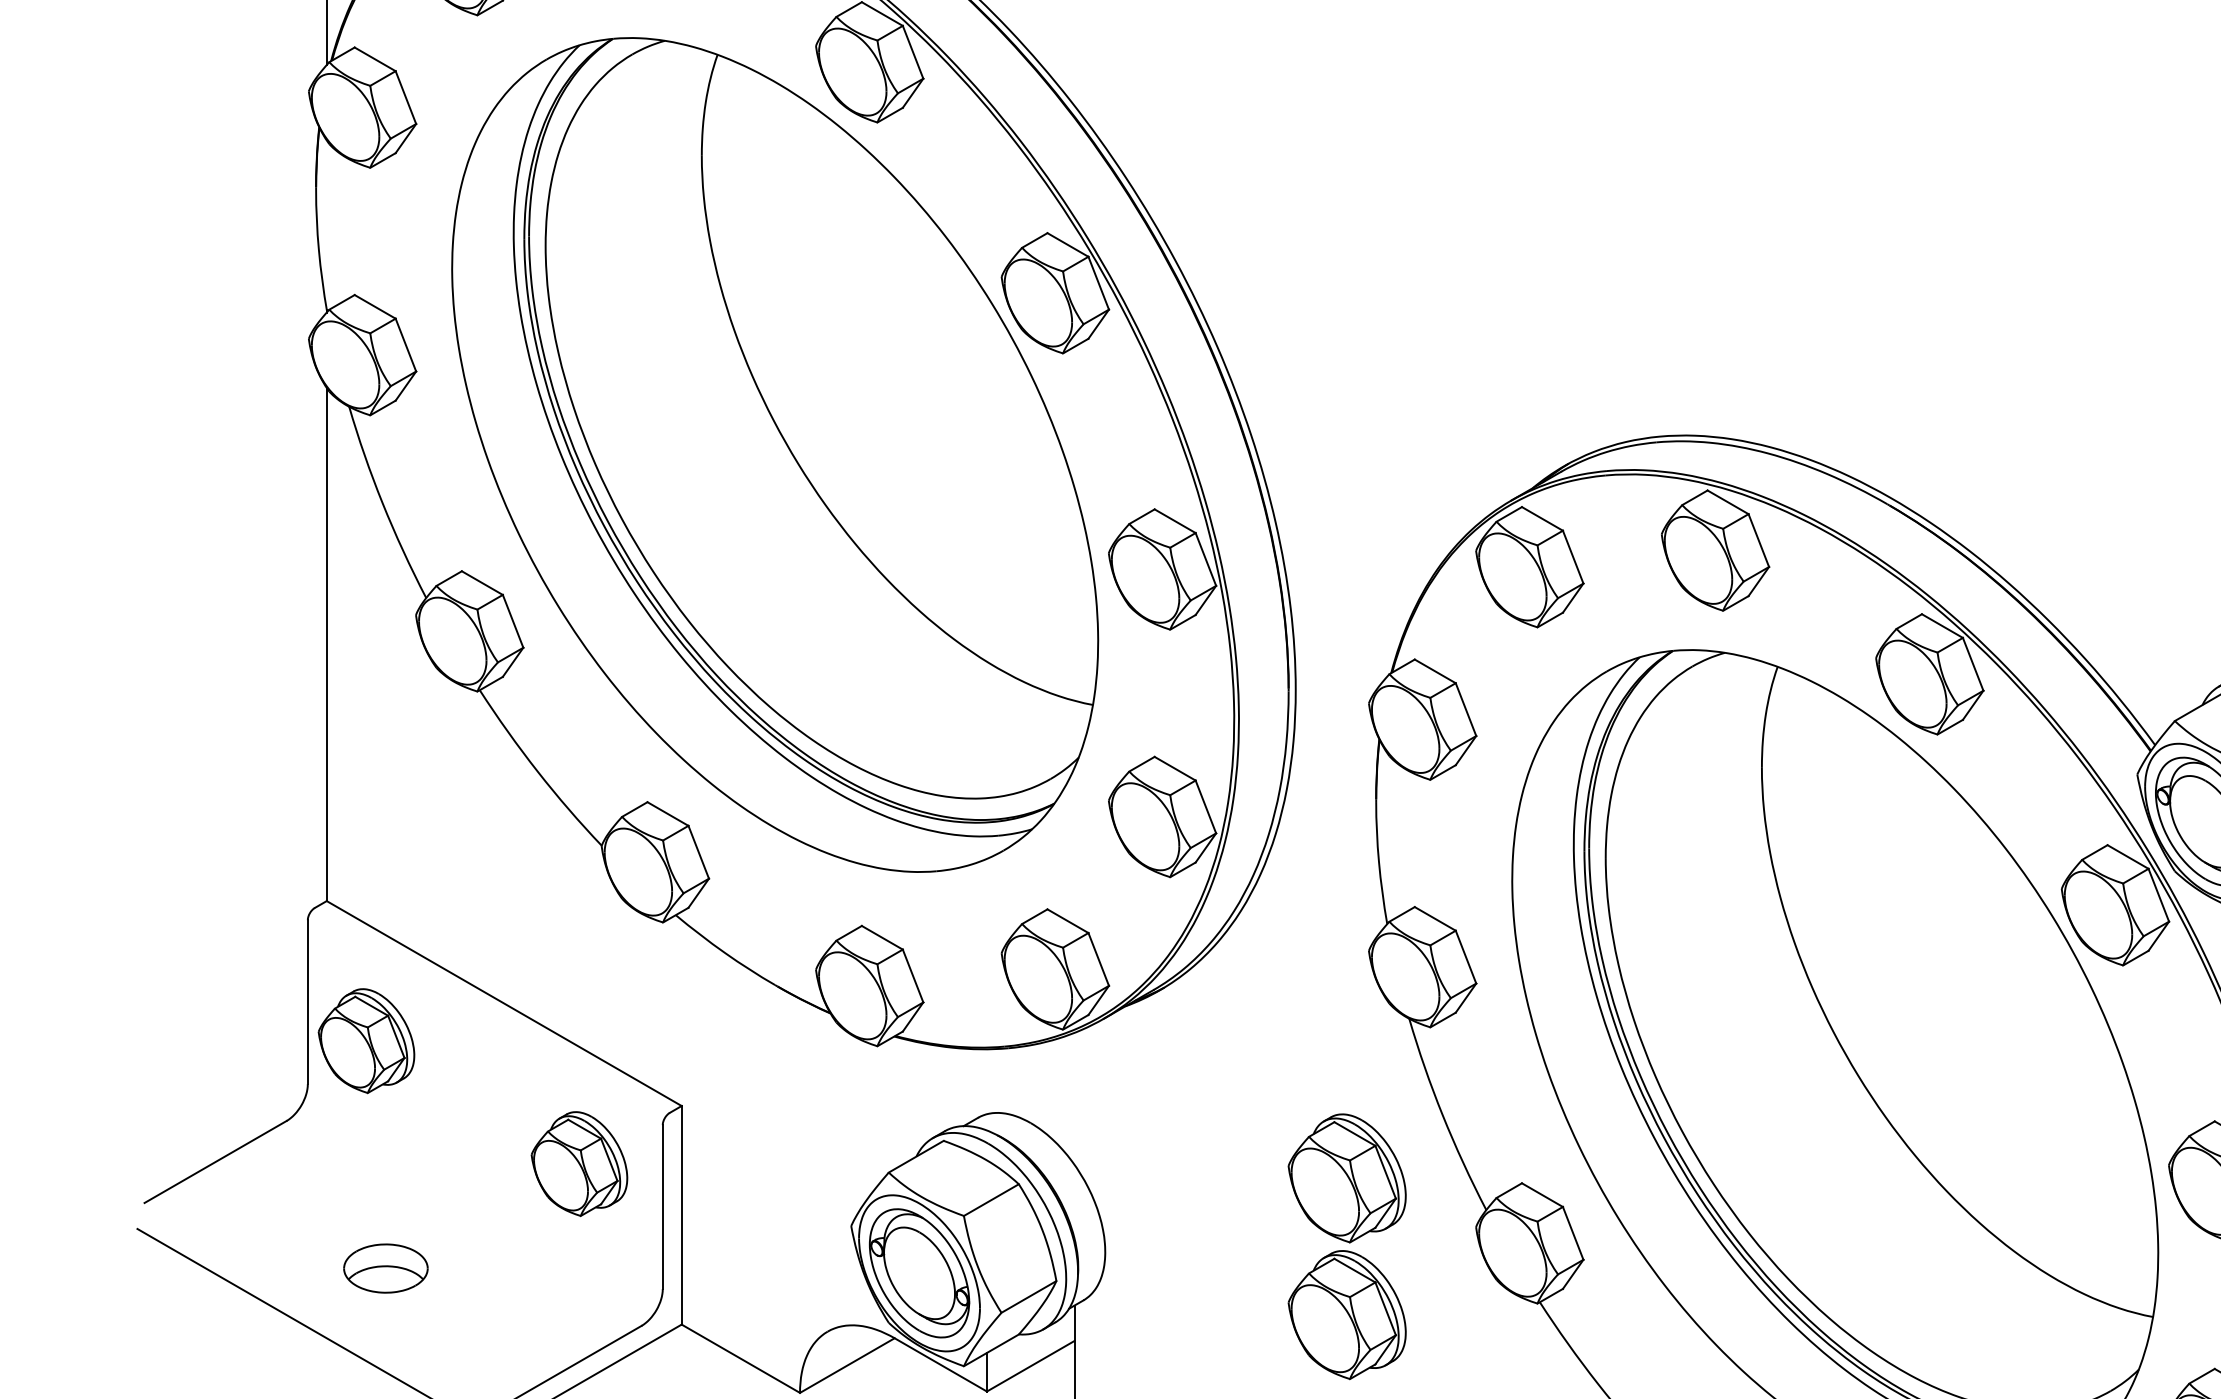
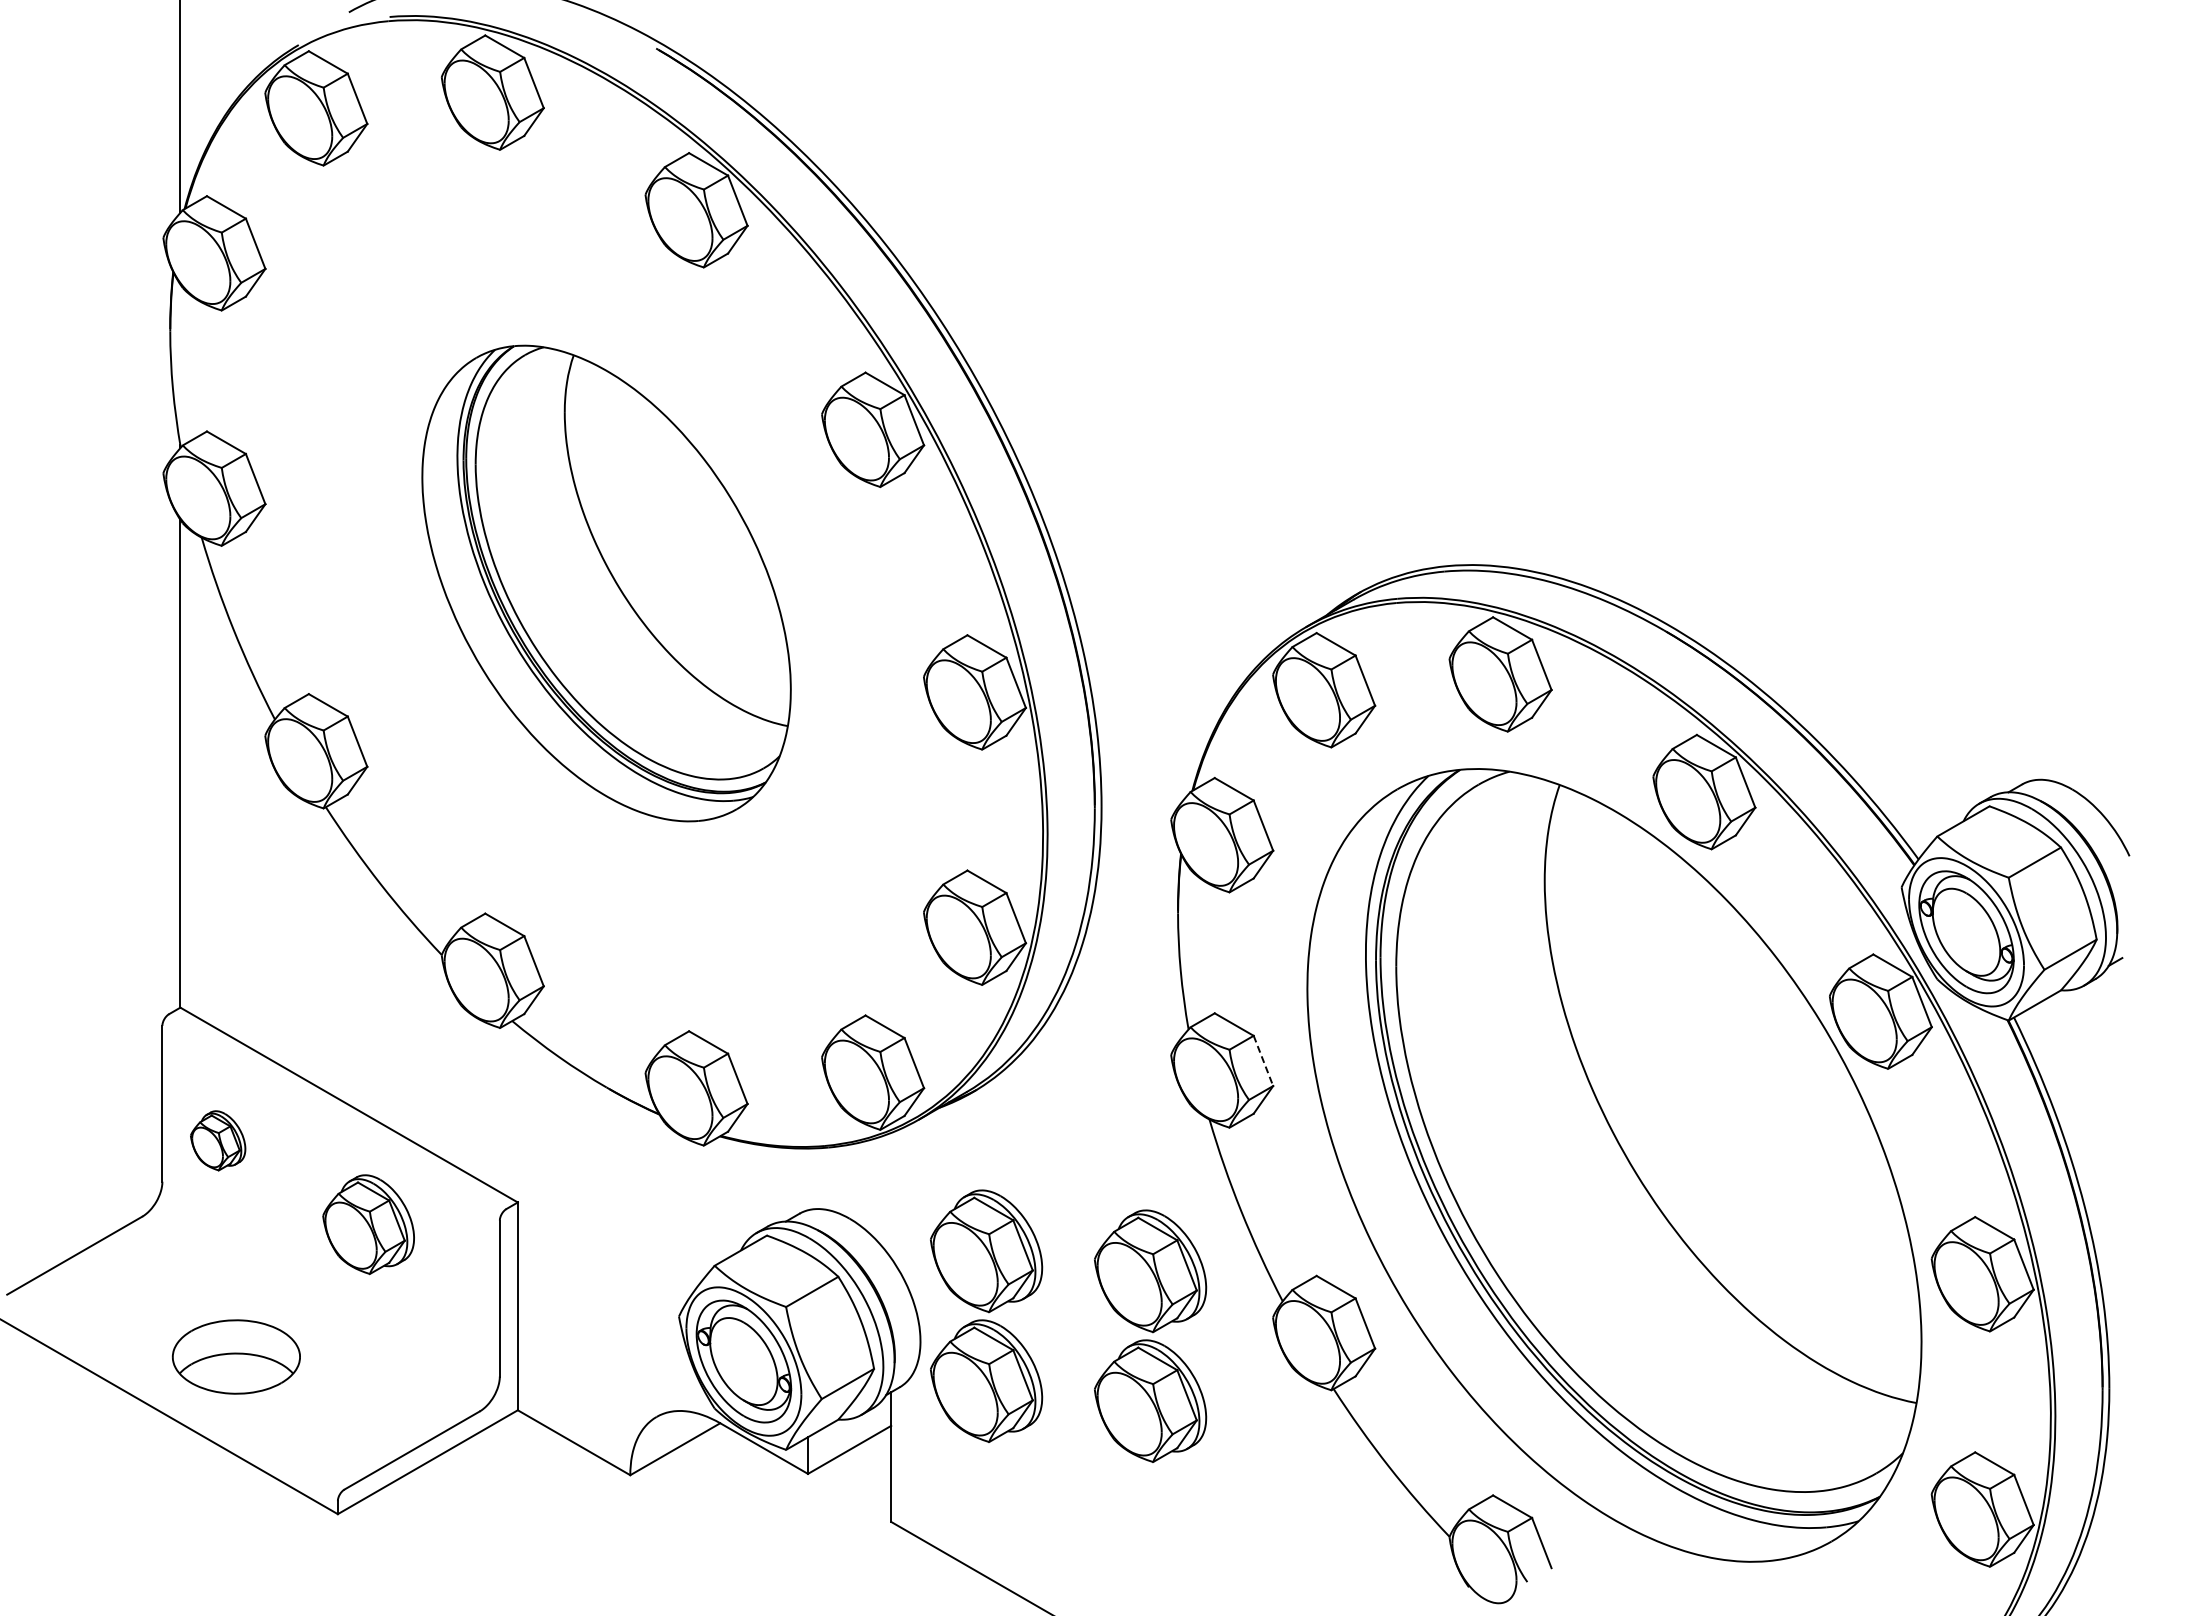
part: (774, 454) -> (606, 583), size x0.6
line: (1466, 956) -> (1263, 1060), solid -> dashed
part: (365, 1040) -> (217, 1140), size x0.6
part: (579, 1163) -> (368, 1224), moved
part: (1174, 1224) -> (986, 1315), added
part: (385, 1268) -> (236, 1356), size x1.6

